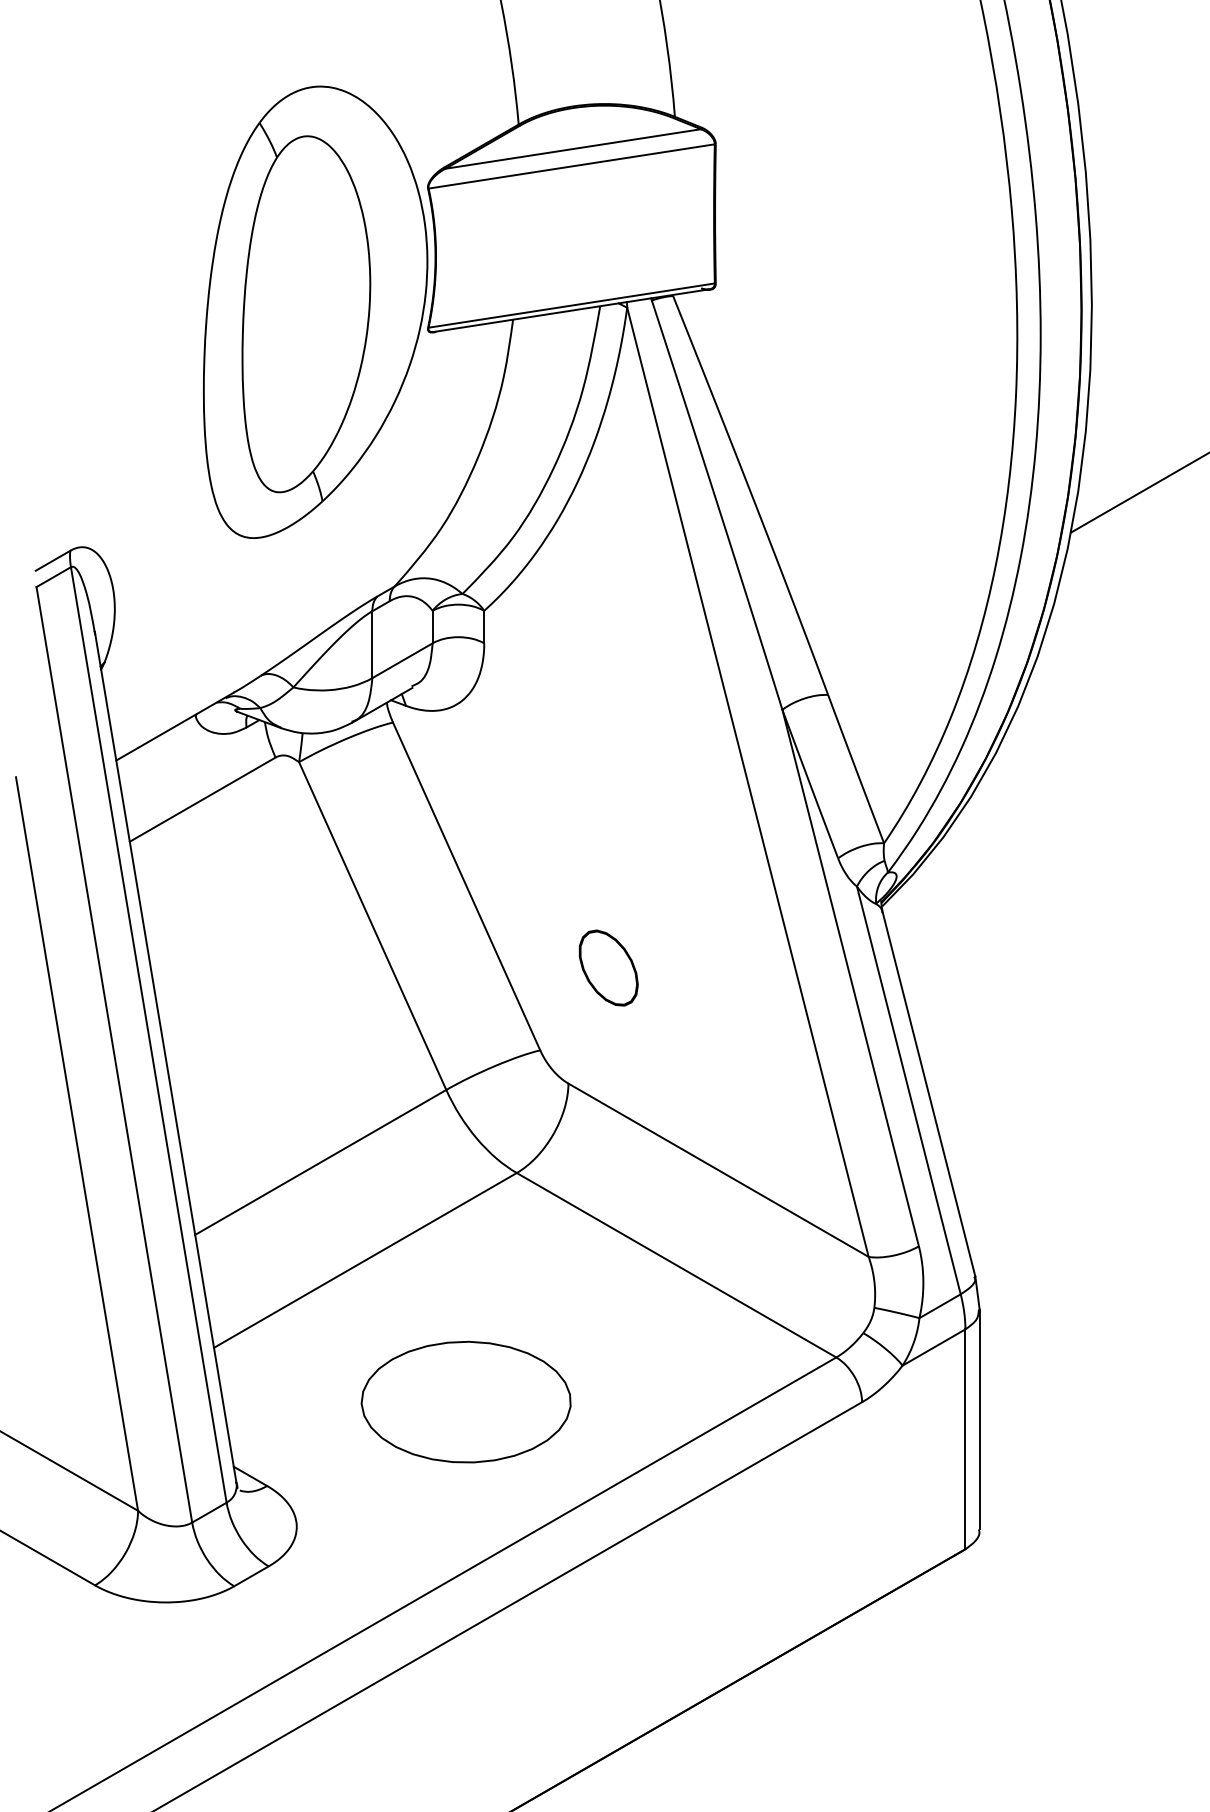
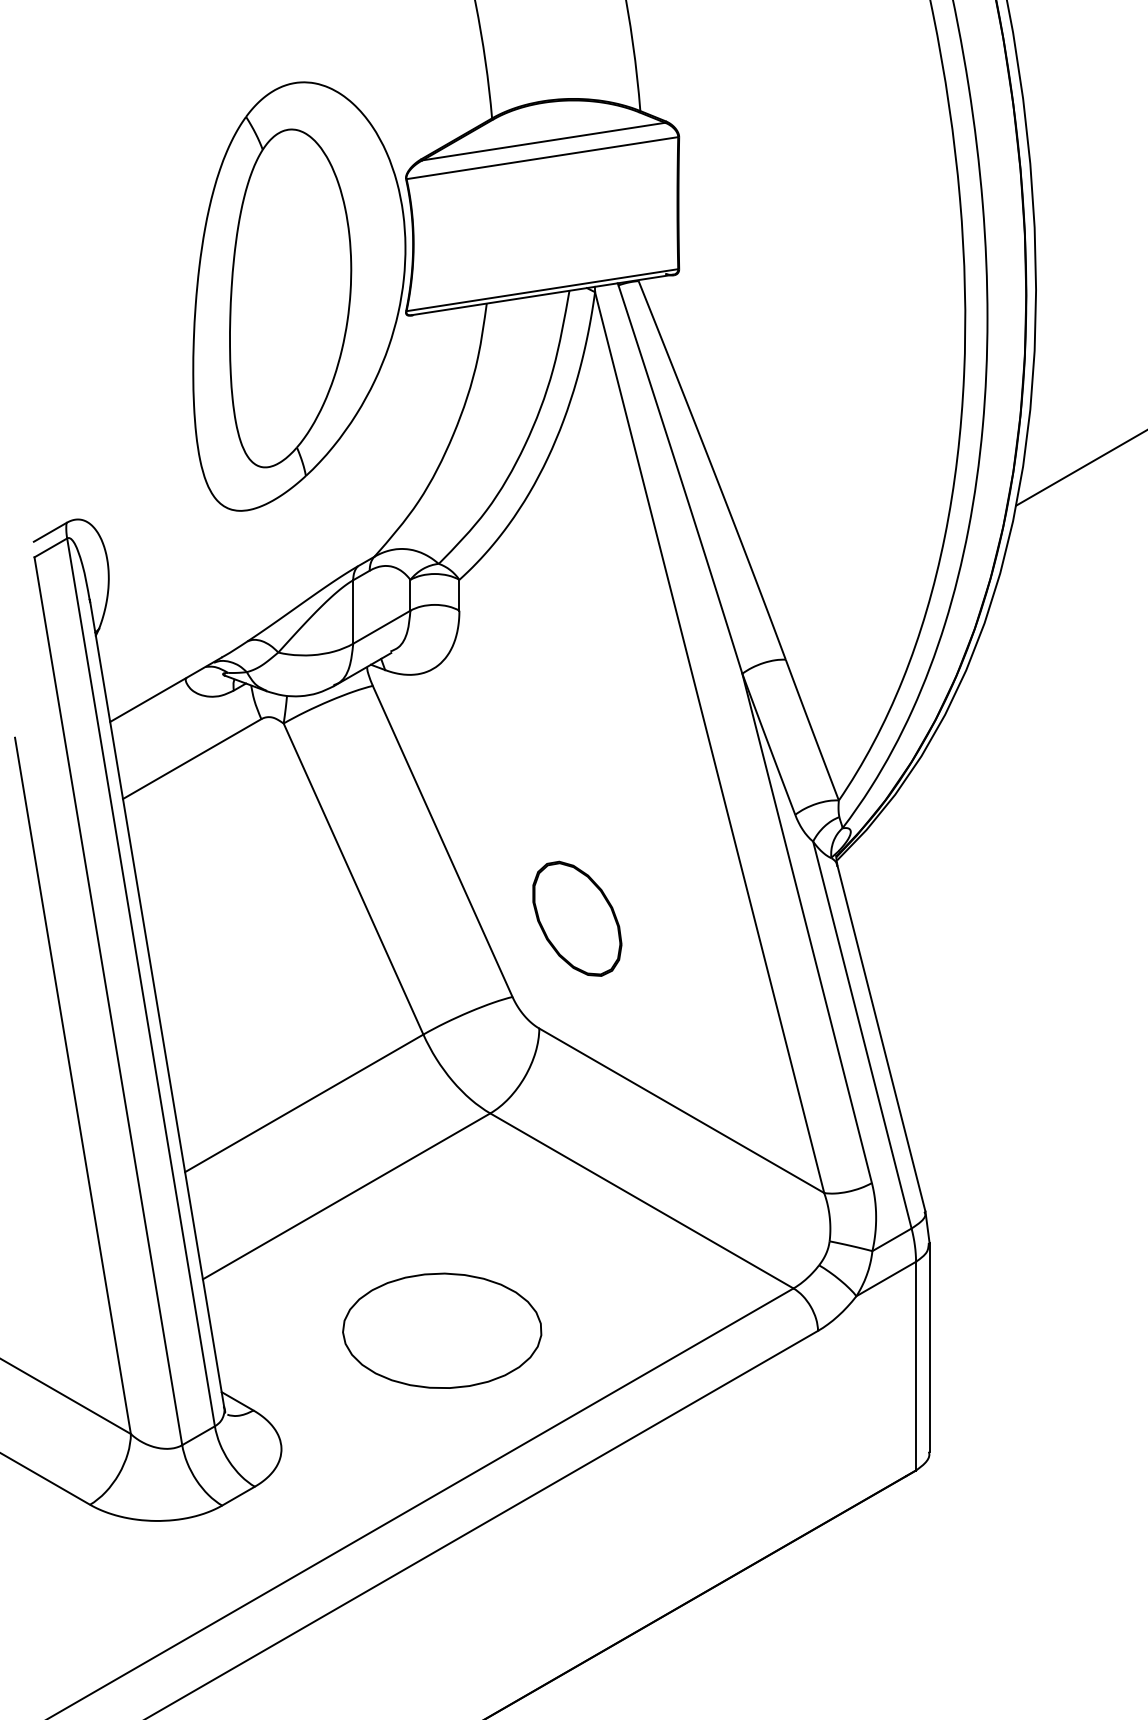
part: (608, 967) -> (577, 918), size x1.6

